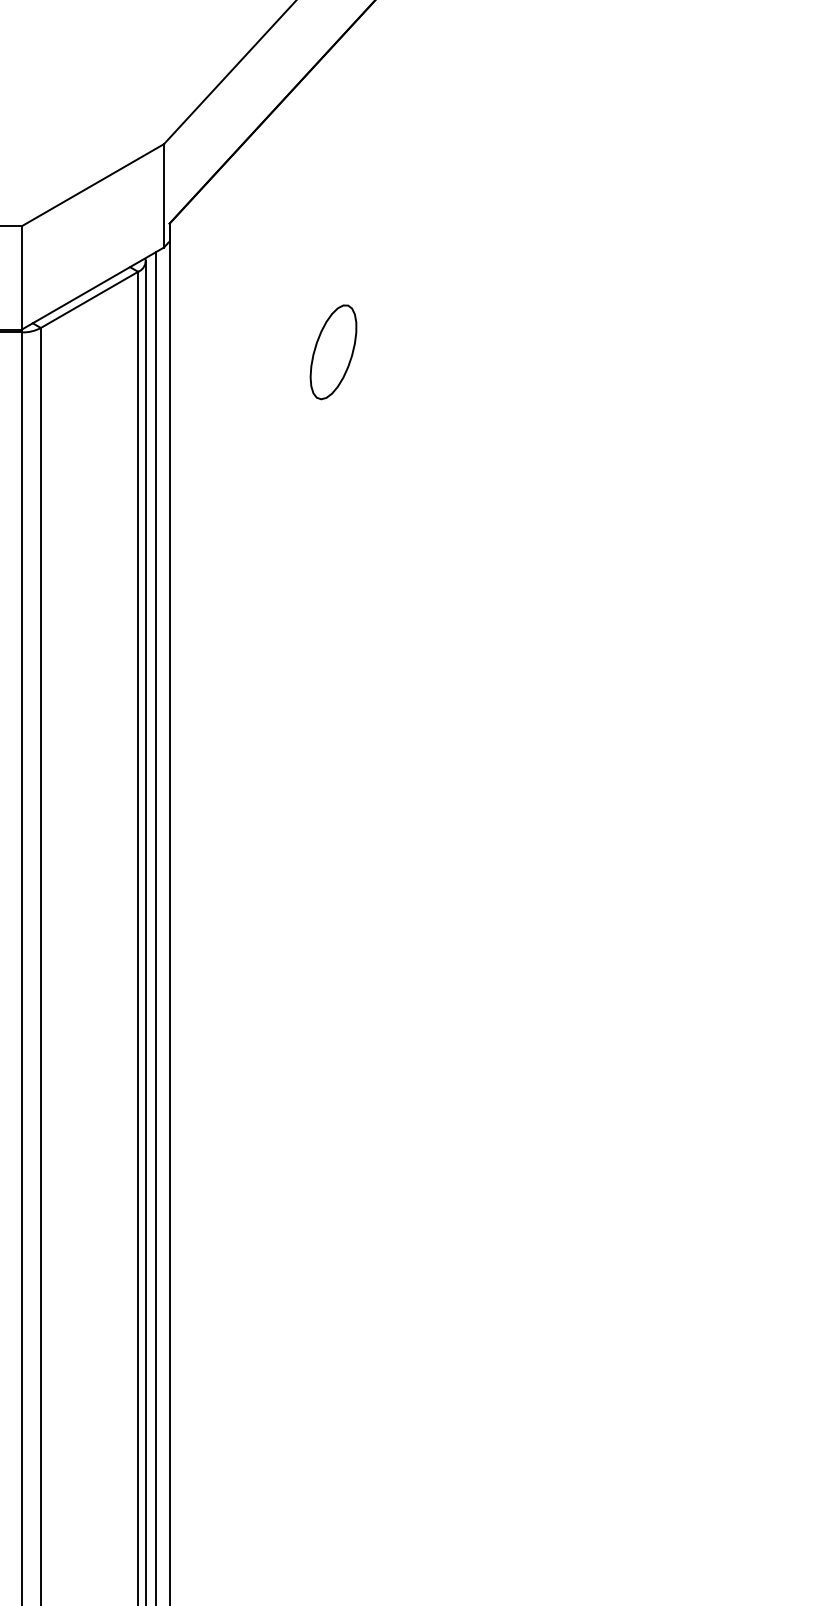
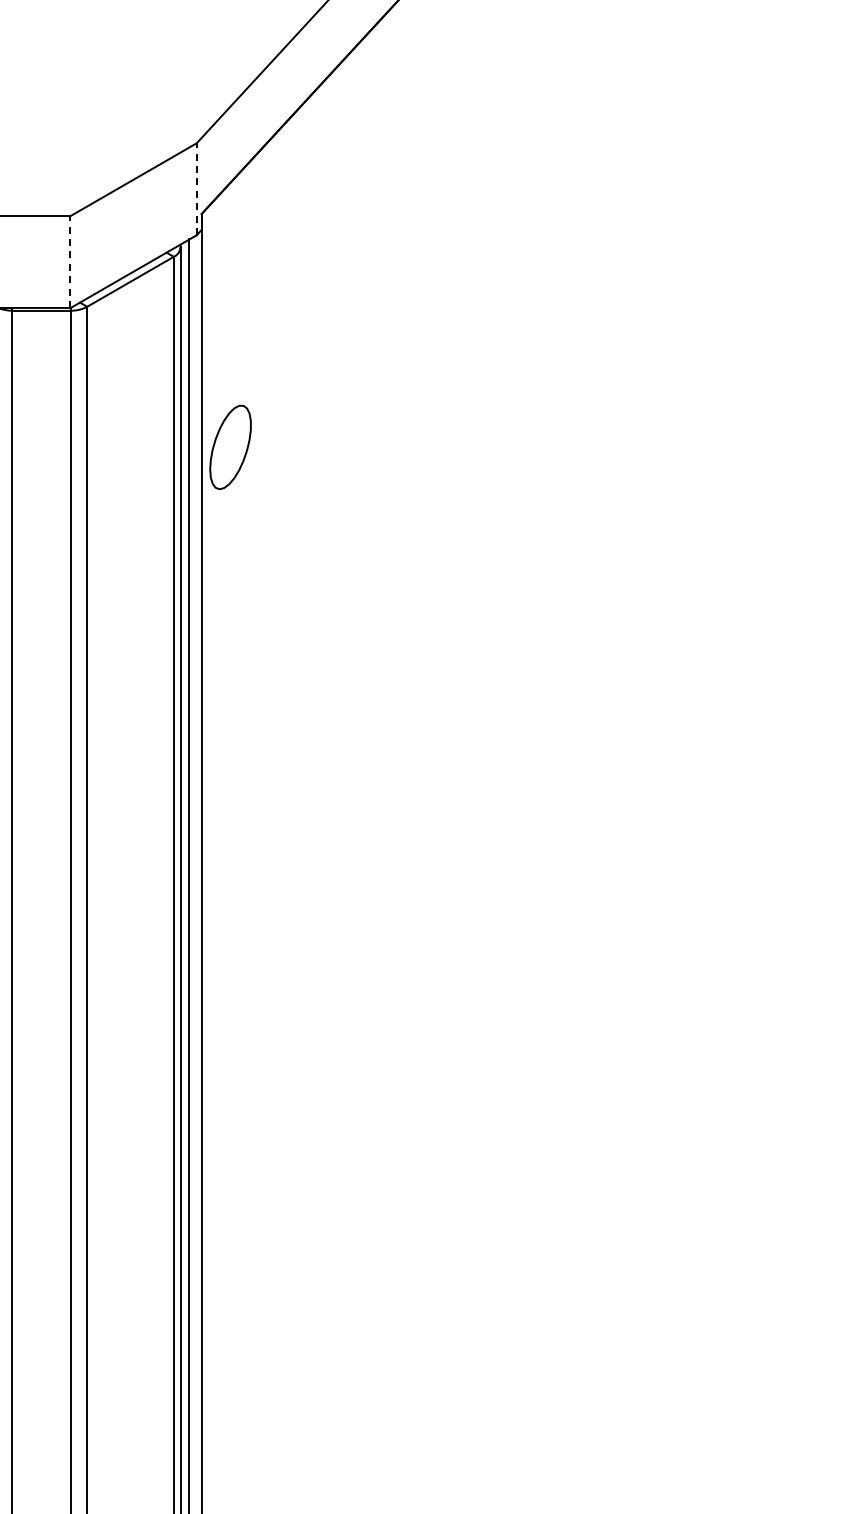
line: (163, 196) -> (196, 189), solid -> dashed
line: (22, 278) -> (70, 262), solid -> dashed
part: (333, 352) -> (230, 447), moved

